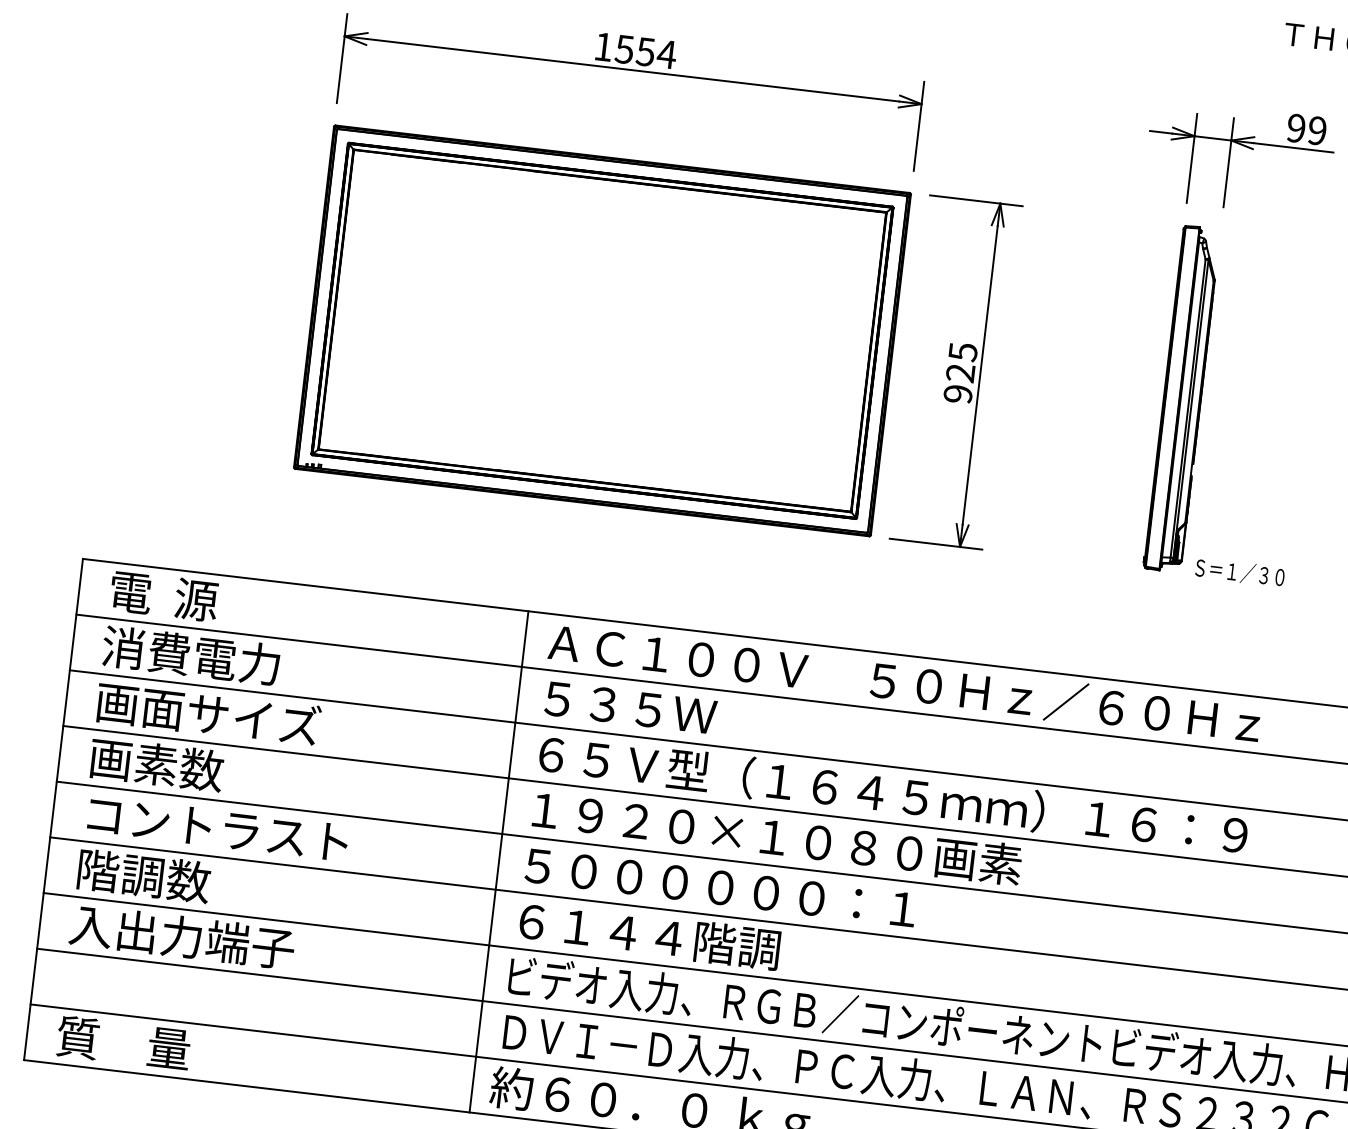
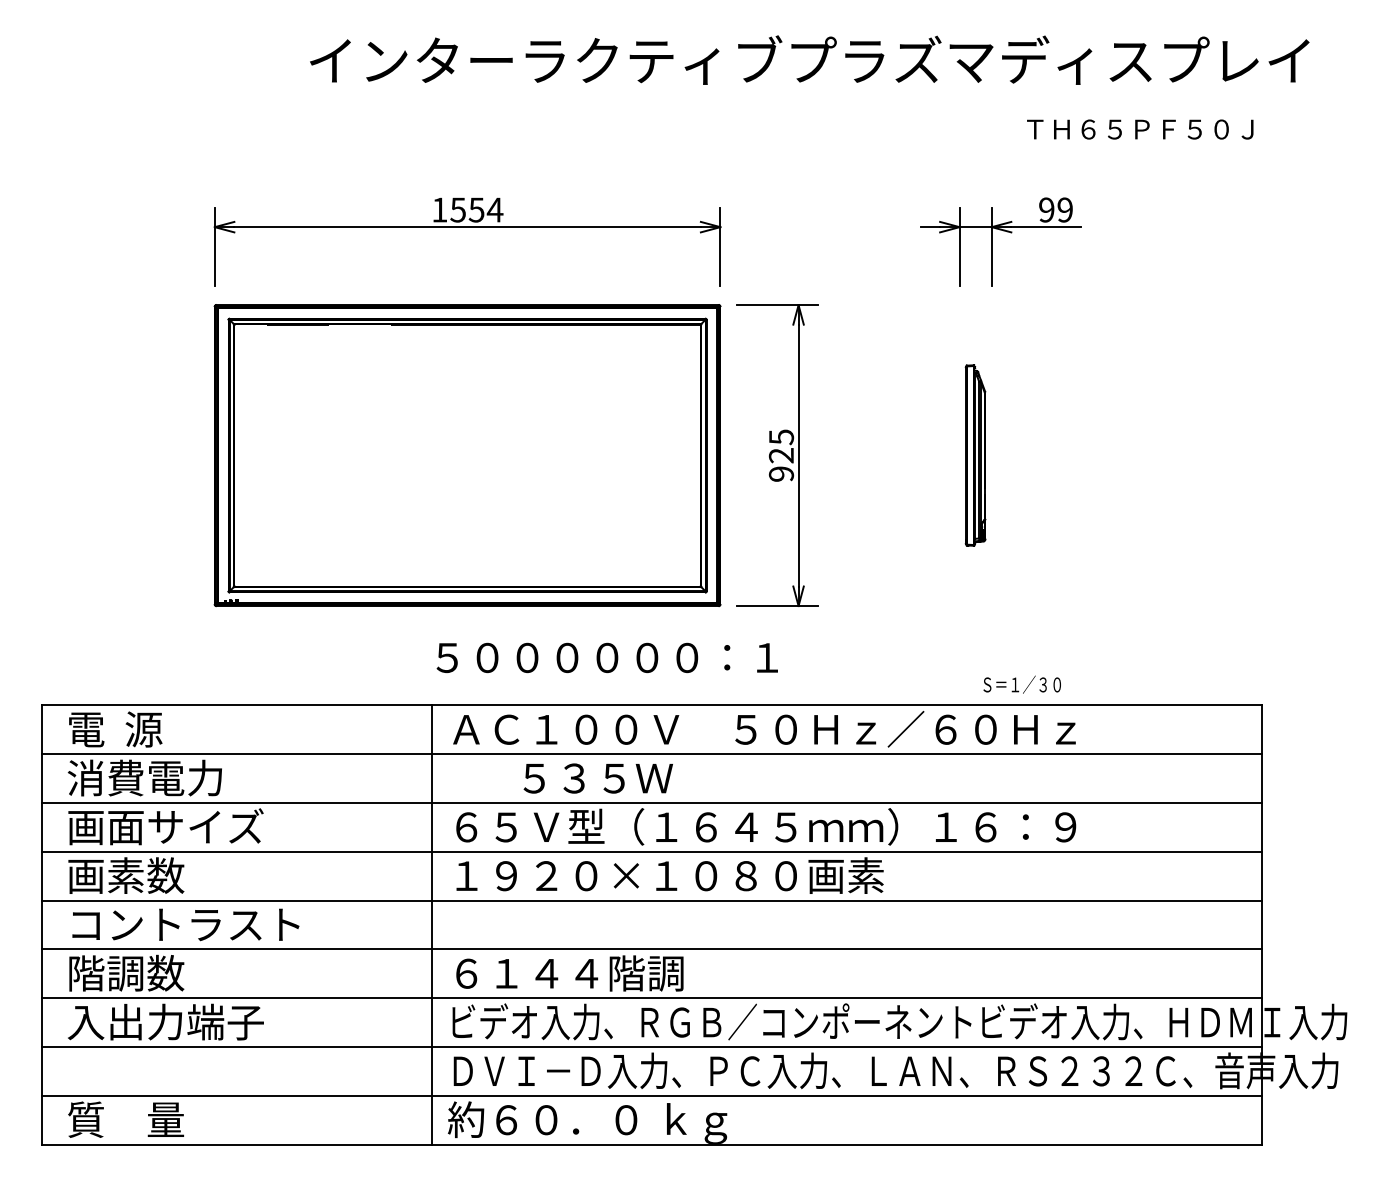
part: (1182, 398) -> (975, 455), size x0.6
text: (1239, 572) -> (1021, 684), moved
text: (629, 707) -> (597, 778), moved
text: (719, 887) -> (606, 657), moved

